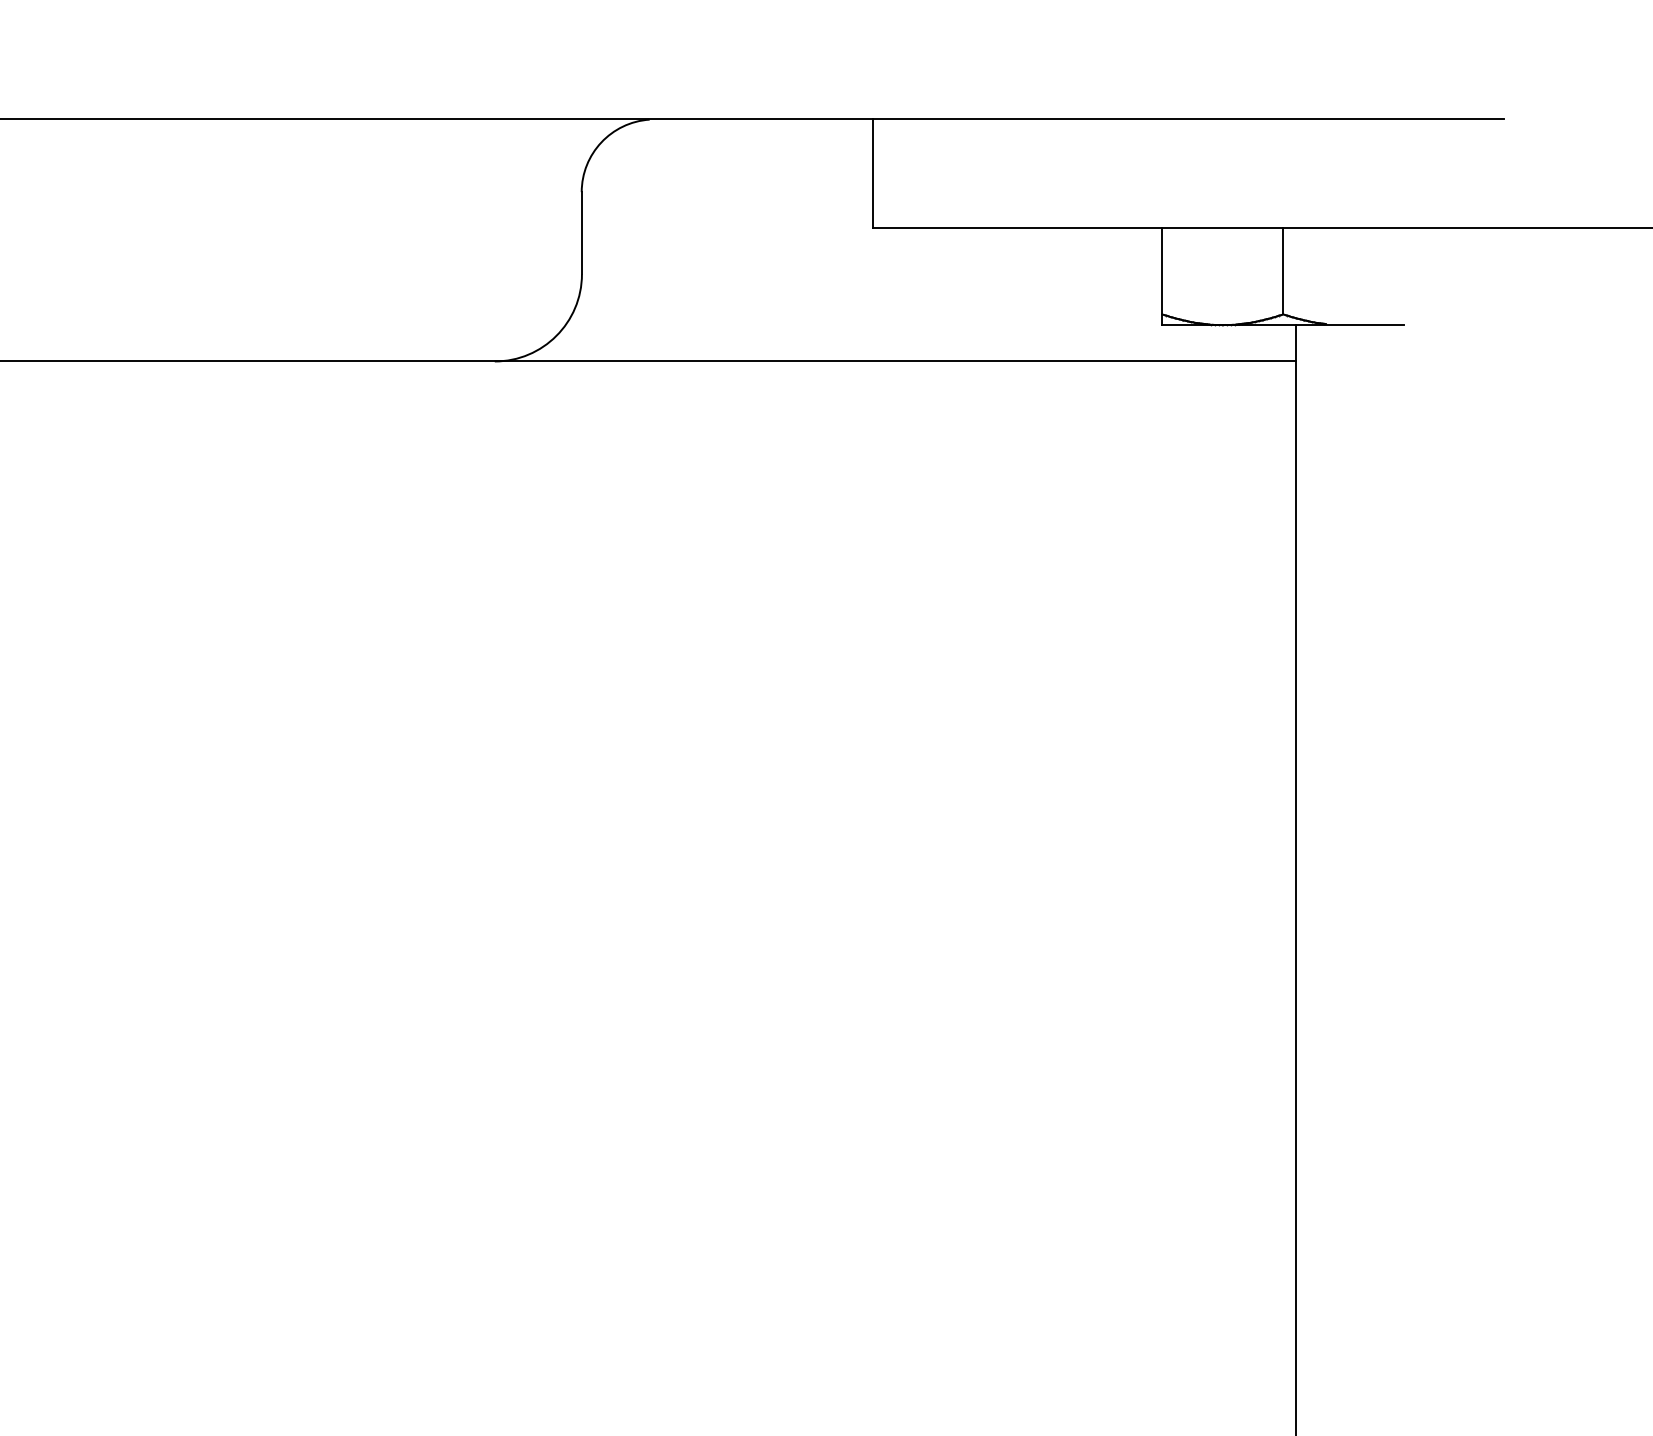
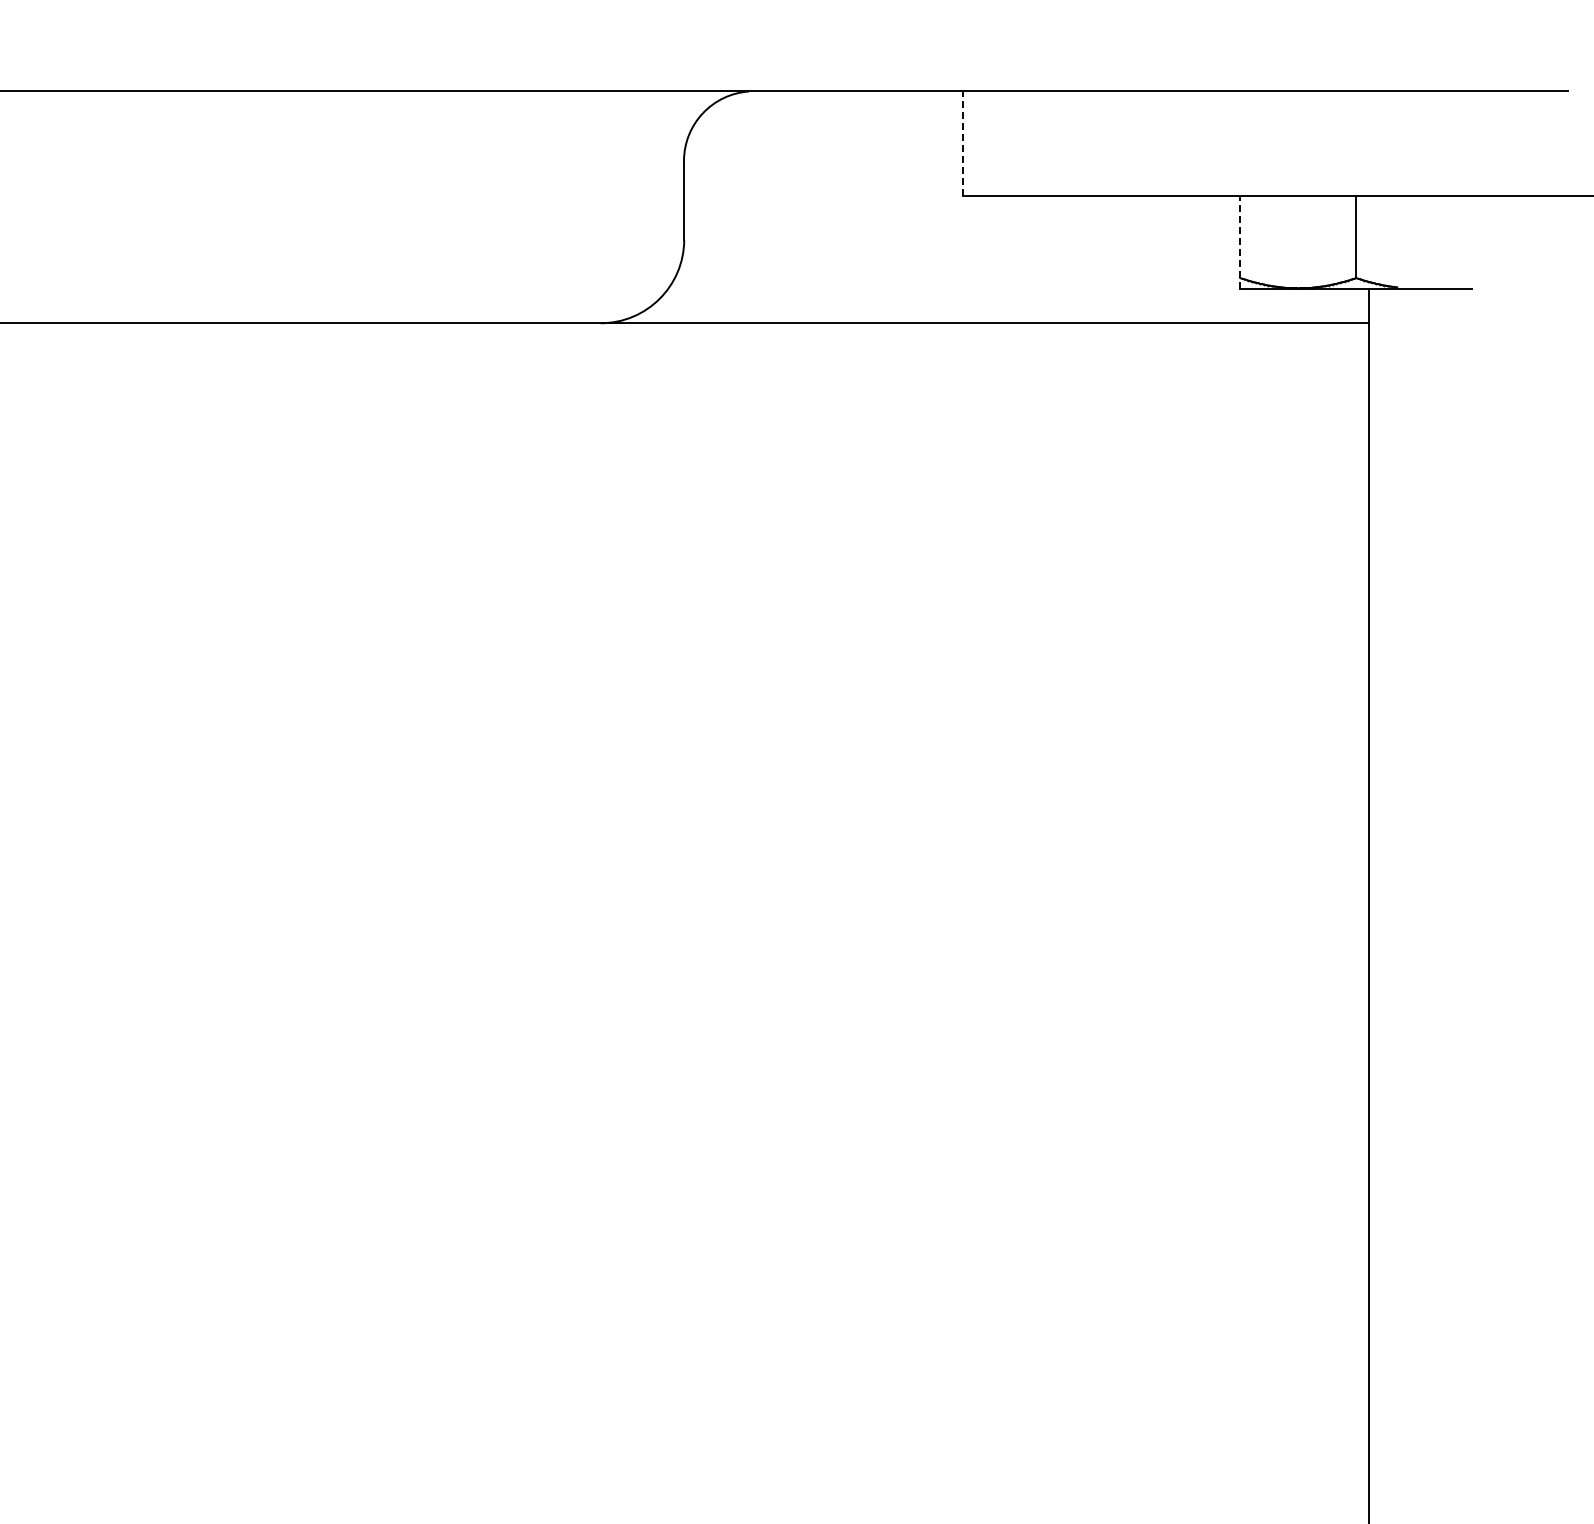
line: (872, 173) -> (962, 143), solid -> dashed
line: (1162, 276) -> (1240, 241), solid -> dashed

